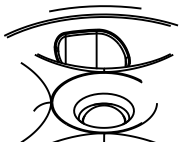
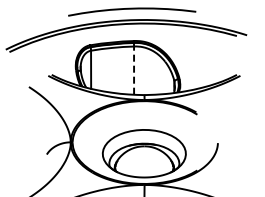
line: (96, 50) -> (134, 70), solid -> dashed

